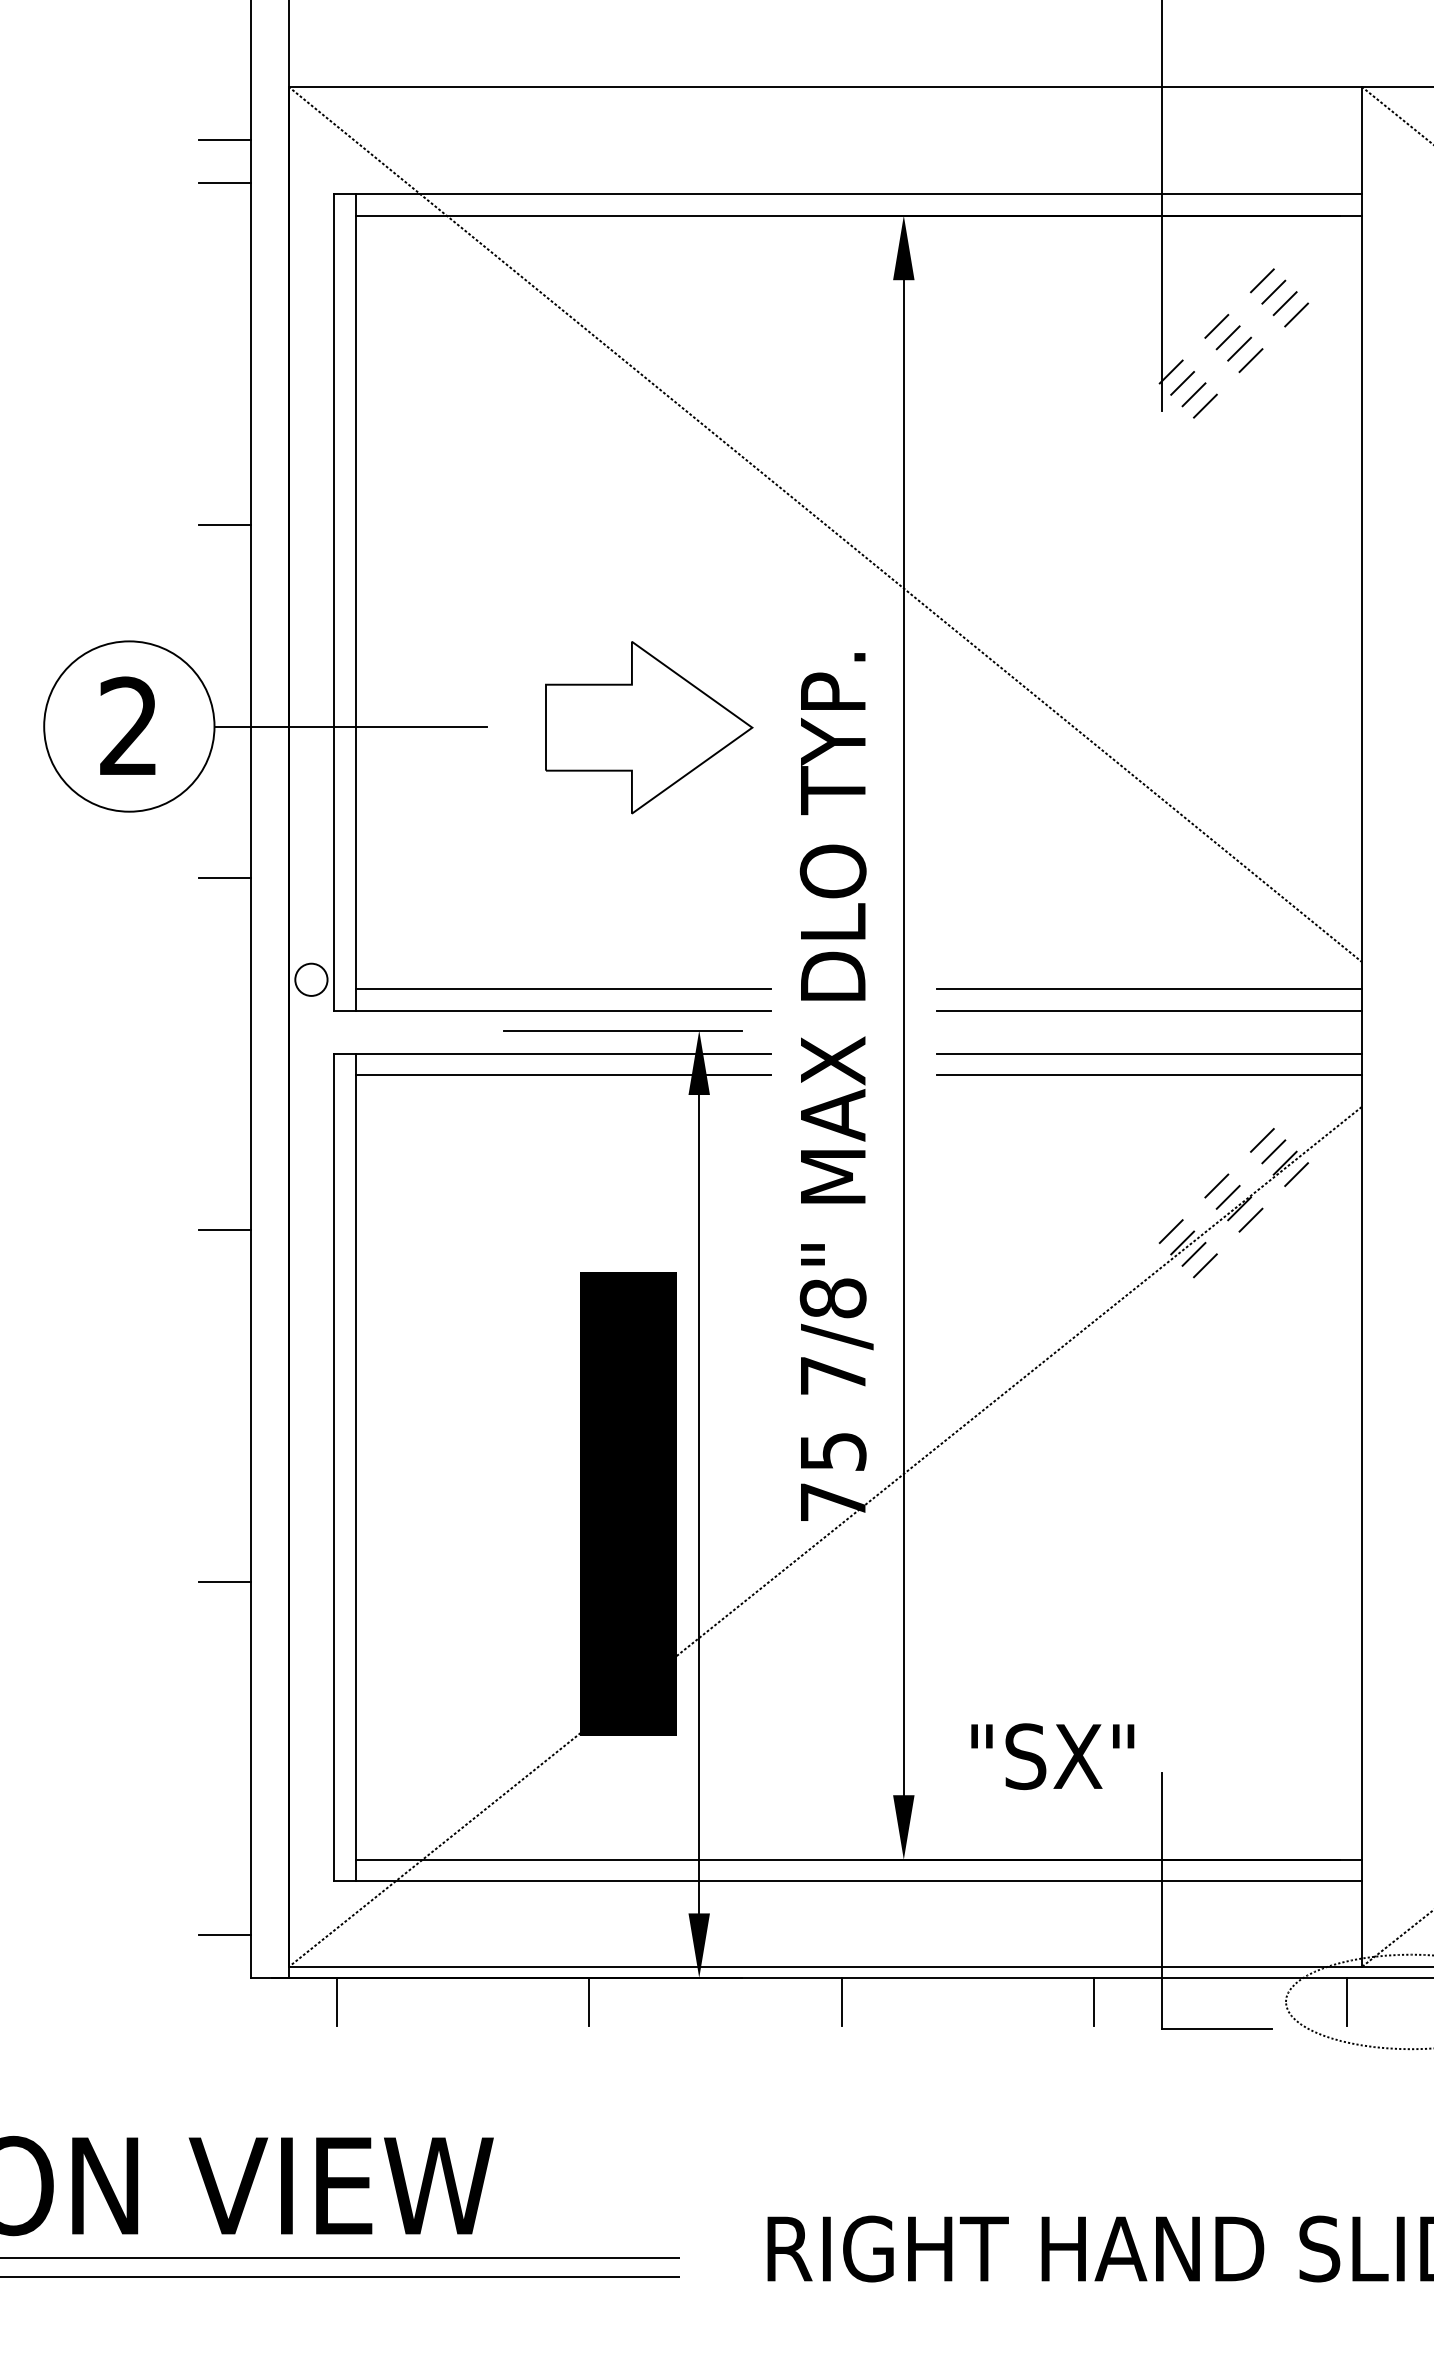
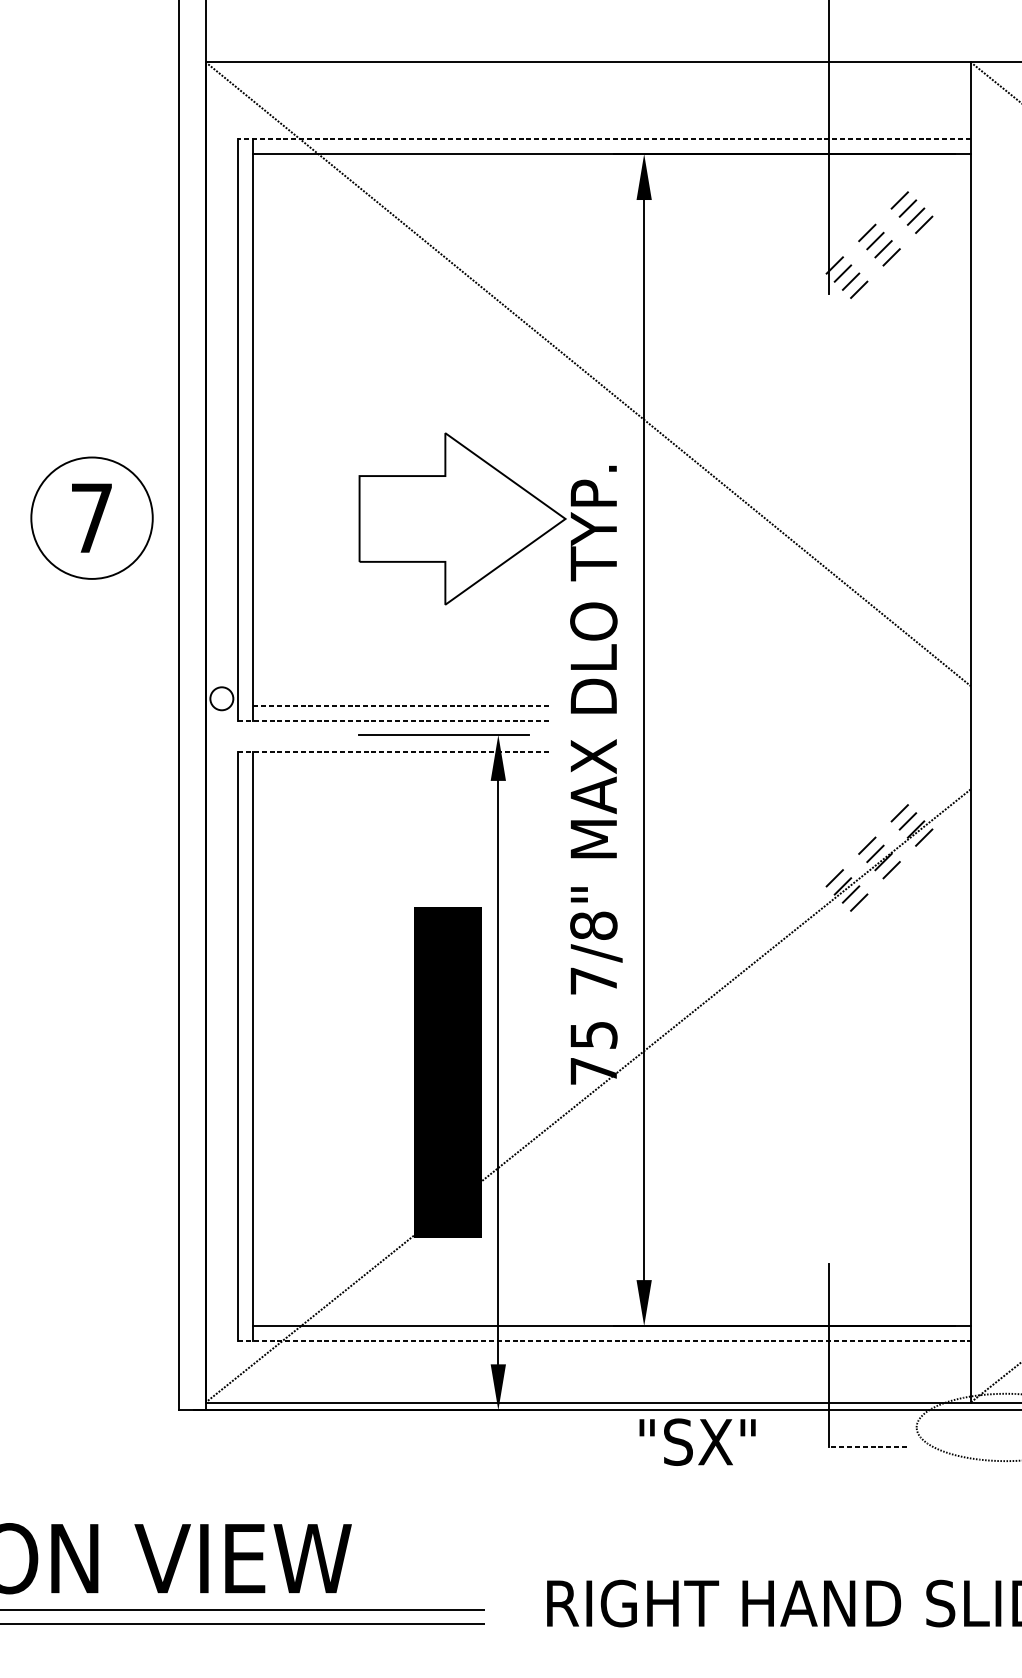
line: (224, 140) -> (159, 100), removed
line: (224, 183) -> (159, 131), removed
line: (847, 194) -> (604, 138), solid -> dashed
line: (224, 525) -> (159, 374), removed
text: (128, 725) -> (91, 517), 2 -> 7
line: (350, 726) -> (249, 518), removed
part: (649, 727) -> (462, 518), size x1.4
line: (224, 877) -> (159, 625), removed
line: (563, 989) -> (401, 705), solid -> dashed
line: (1149, 989) -> (819, 705), removed
line: (553, 1010) -> (394, 720), solid -> dashed
line: (1149, 1010) -> (819, 720), removed
line: (553, 1053) -> (394, 751), solid -> dashed
line: (1149, 1053) -> (819, 751), removed
line: (563, 1075) -> (401, 766), removed
line: (1149, 1075) -> (819, 766), removed
line: (224, 1230) -> (159, 877), removed
line: (224, 1582) -> (159, 1128), removed
text: (1052, 1756) -> (697, 1442), moved
line: (847, 1881) -> (604, 1341), solid -> dashed
line: (224, 1934) -> (159, 1379), removed
line: (336, 2001) -> (239, 1427), removed
line: (589, 2001) -> (420, 1427), removed
line: (841, 2001) -> (599, 1427), removed
line: (1094, 2001) -> (780, 1427), removed
line: (1346, 2001) -> (959, 1427), removed
line: (1217, 2029) -> (867, 1447), solid -> dashed

